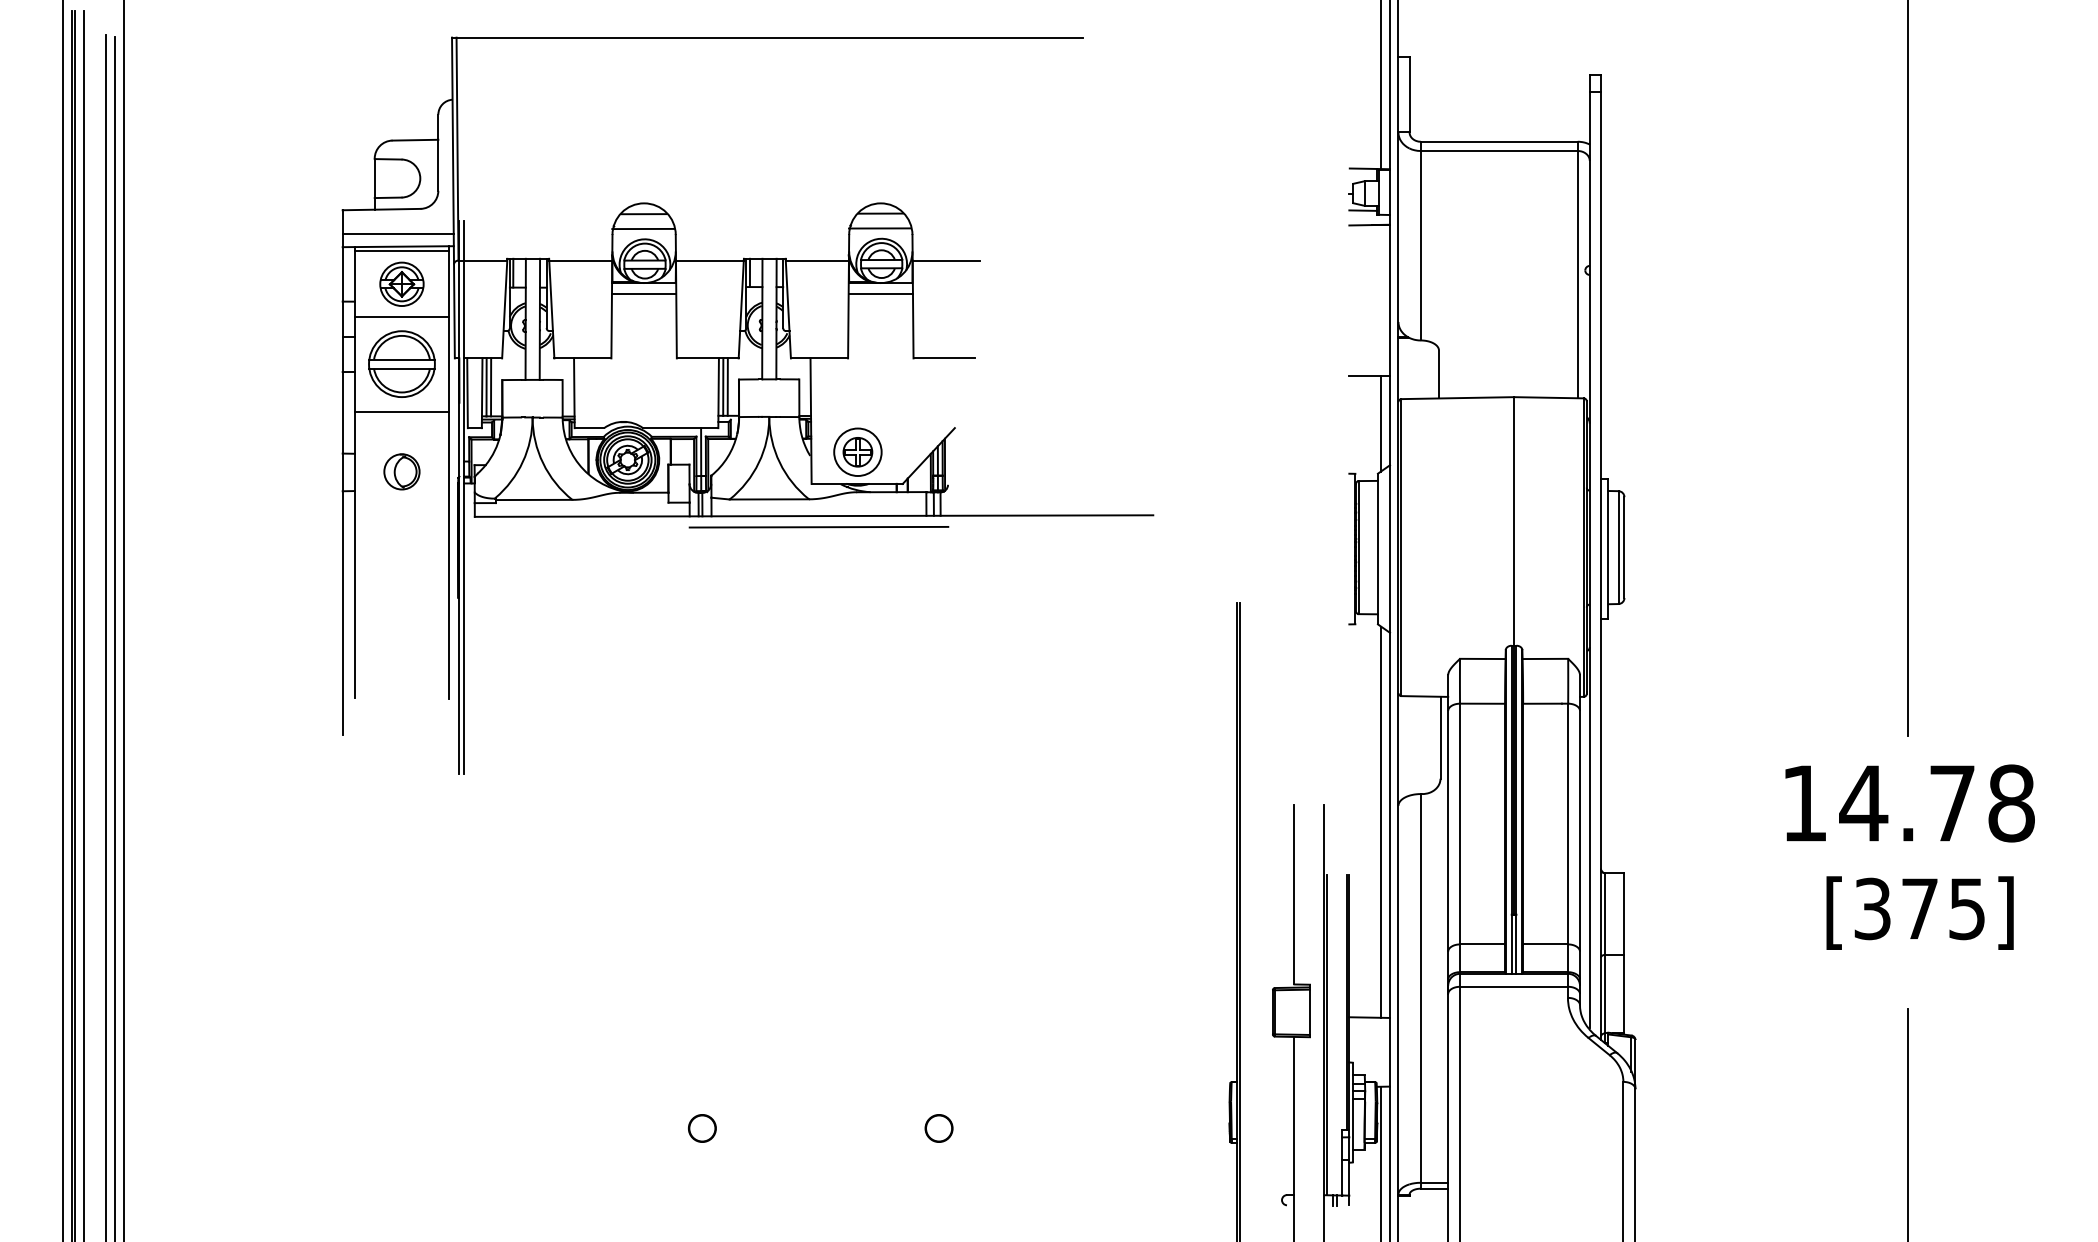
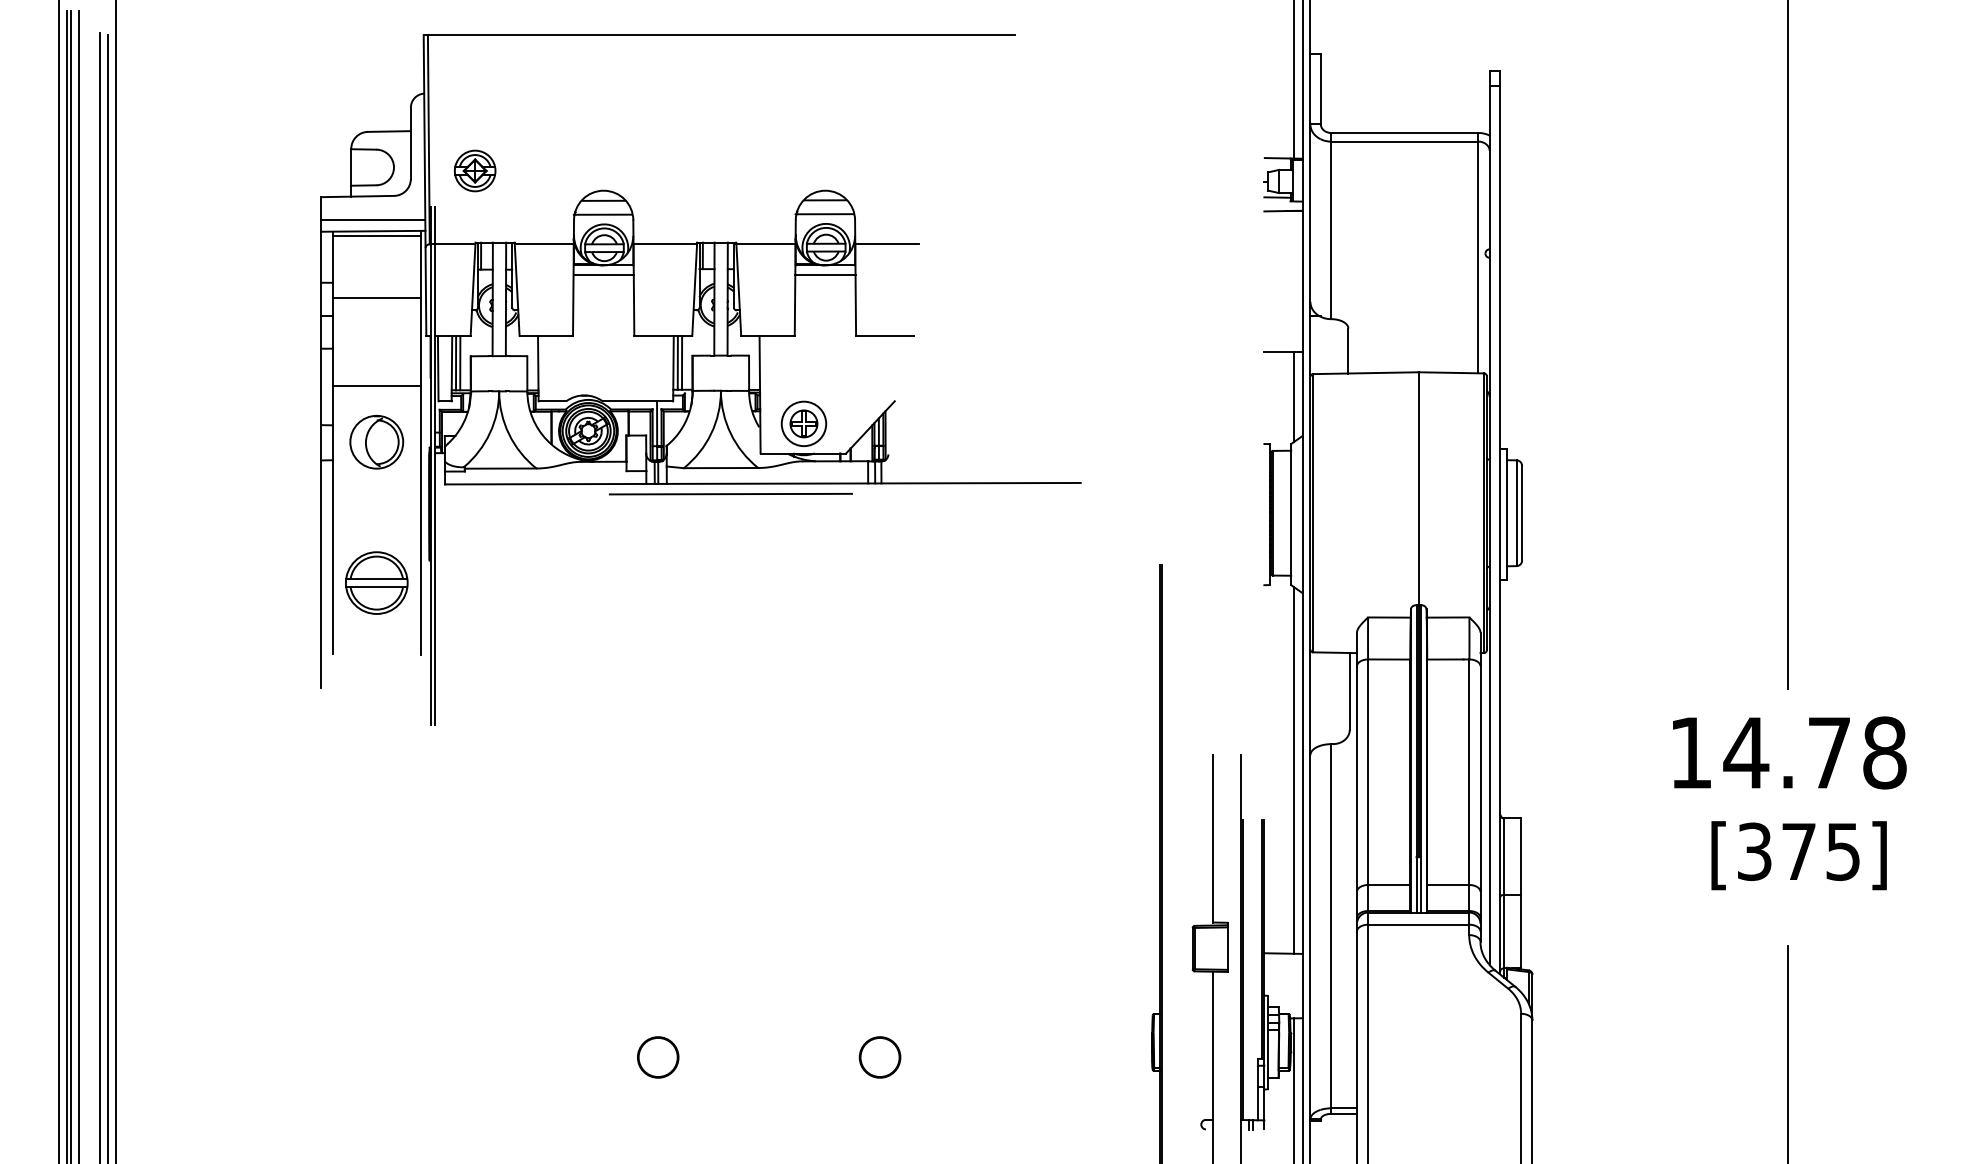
part: (401, 283) -> (474, 170), moved
part: (401, 363) -> (376, 582), moved
part: (401, 471) -> (376, 441), size x1.6
line: (818, 527) -> (730, 494), moved
circle: (702, 1128) -> (658, 1057), size x1.6
circle: (938, 1128) -> (879, 1057), size x1.6

